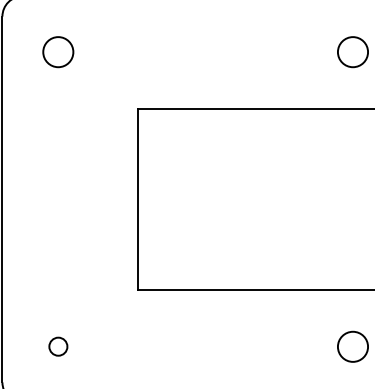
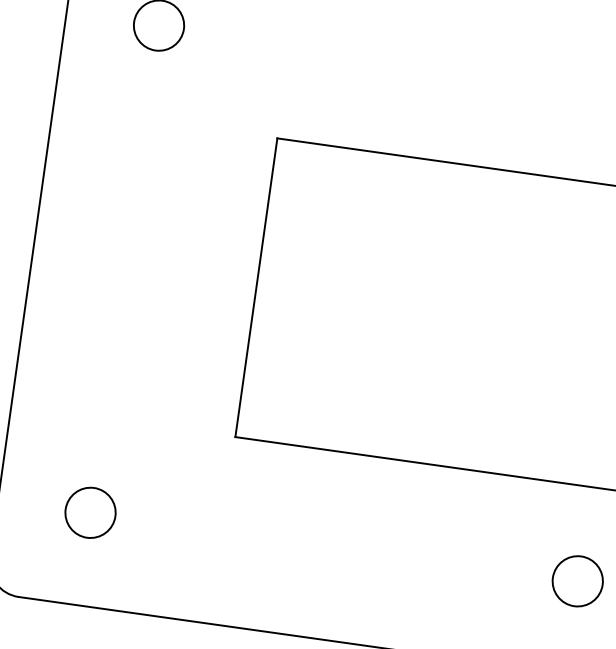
circle: (58, 346) -> (90, 512), size x1.67

